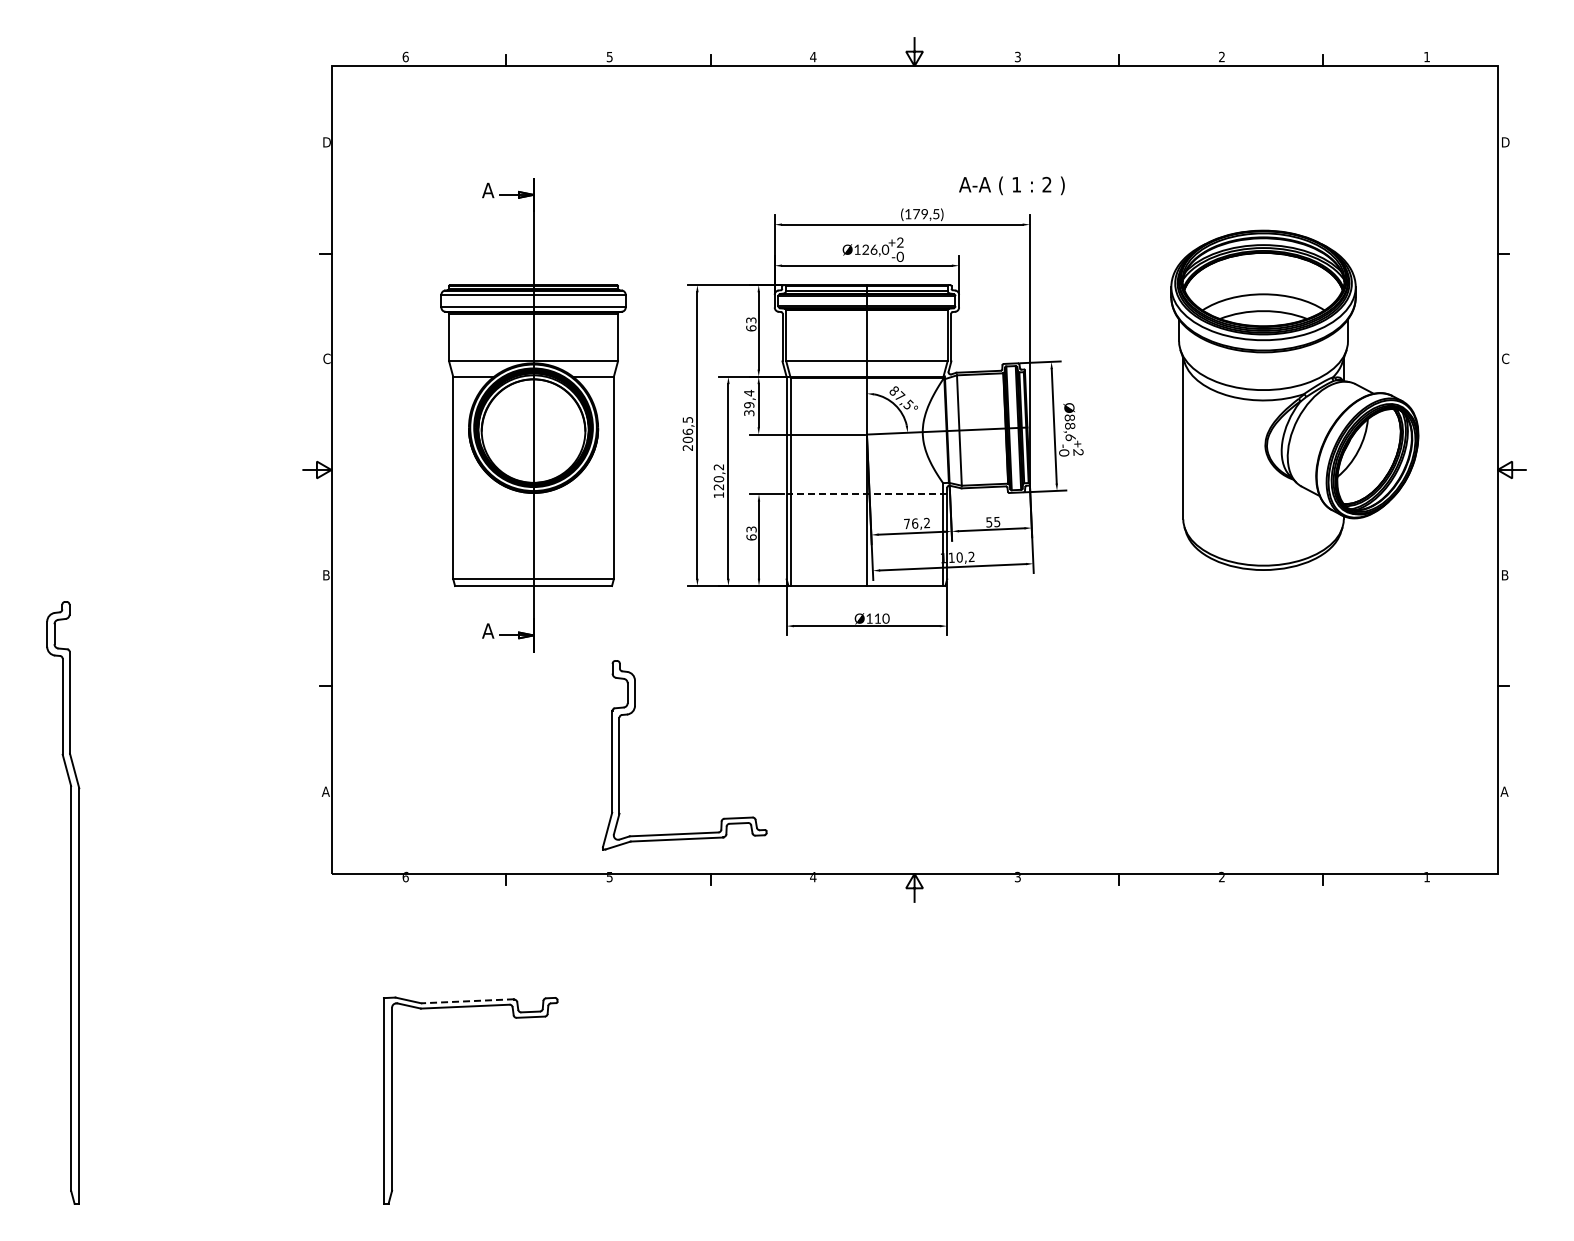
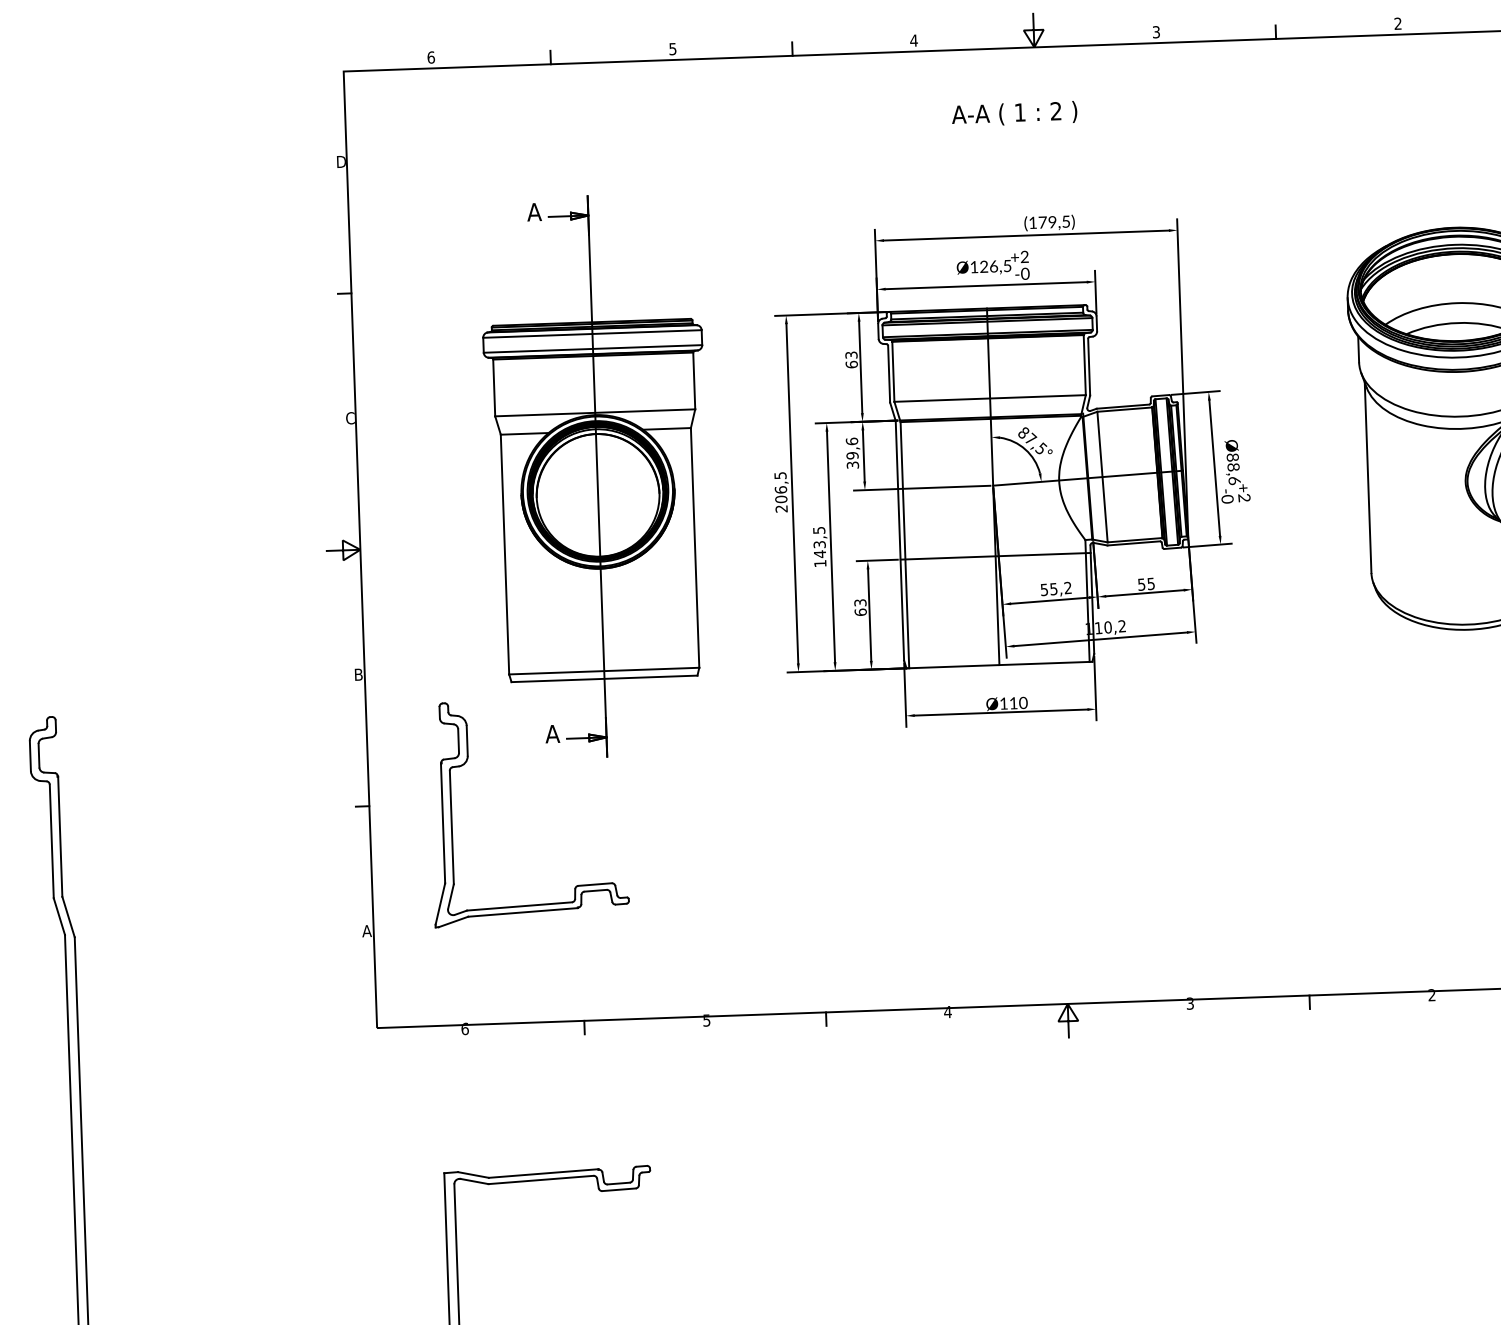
text: (1011, 185) -> (1014, 113), moved
text: (885, 249) -> (1007, 265), Ø126,0 -> Ø126,5
text: (749, 392) -> (852, 440), 39,4 -> 39,6
text: (718, 477) -> (819, 542), 120,2 -> 143,5
line: (866, 494) -> (995, 556), dashed -> solid
text: (911, 523) -> (1049, 589), 76,2 -> 55,2
part: (619, 755) -> (451, 815), moved
line: (467, 1001) -> (543, 1173), dashed -> solid

